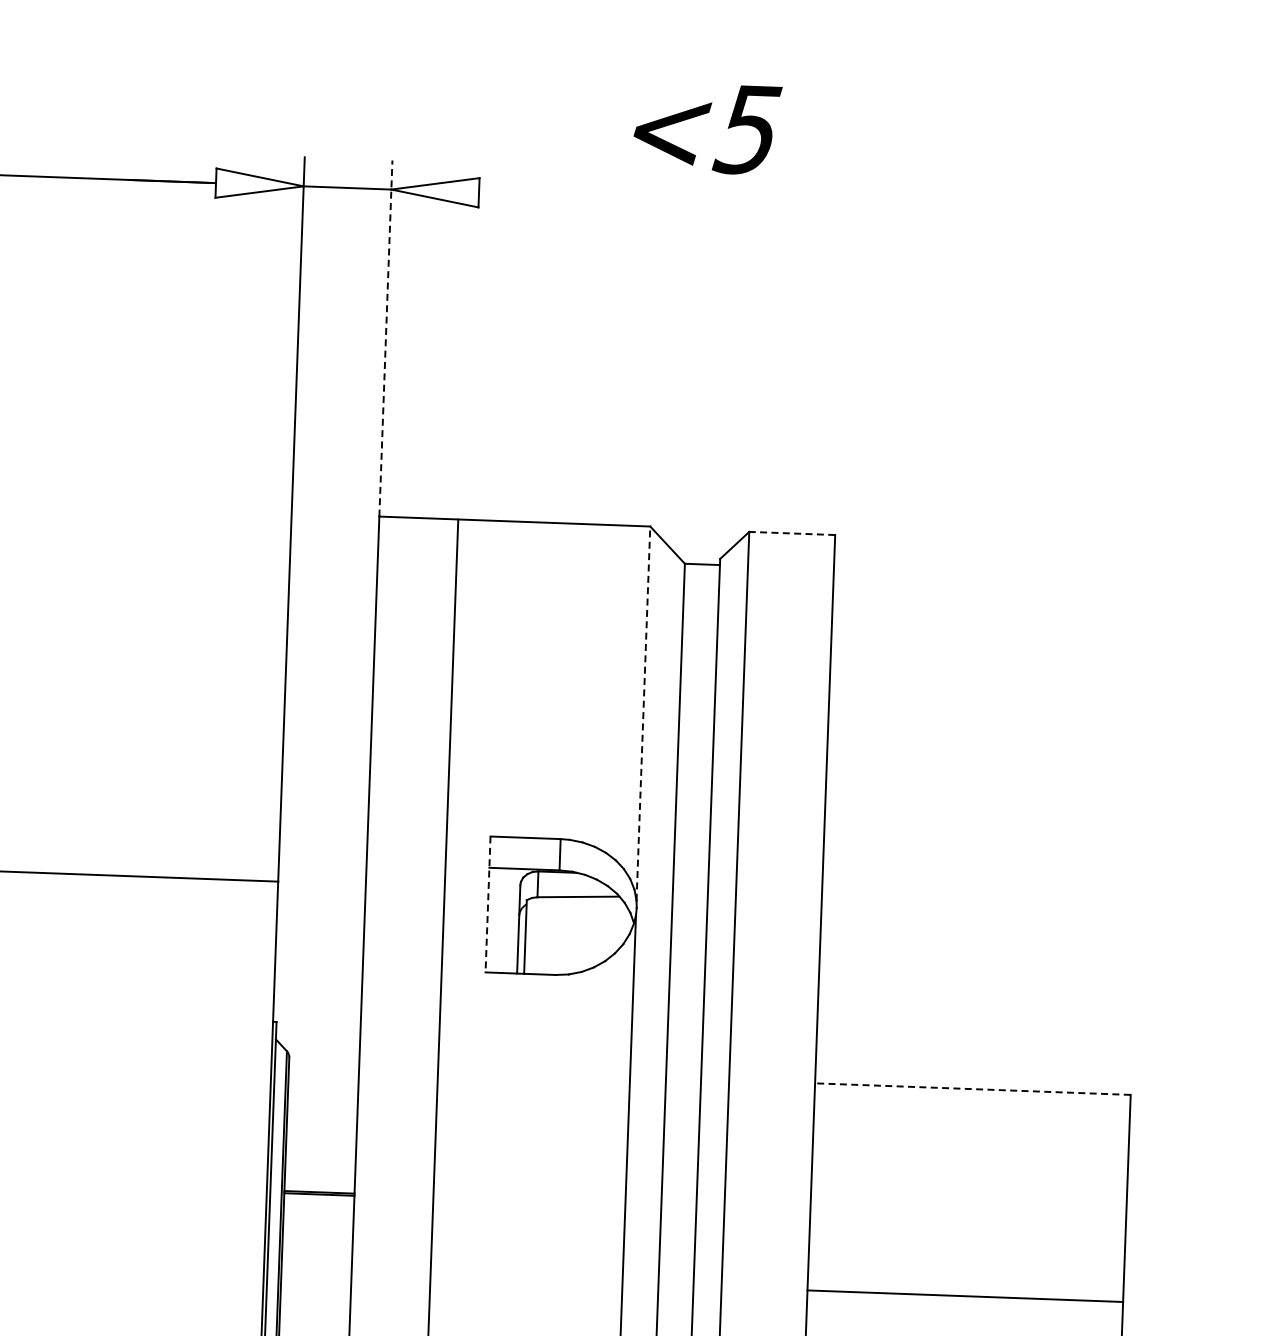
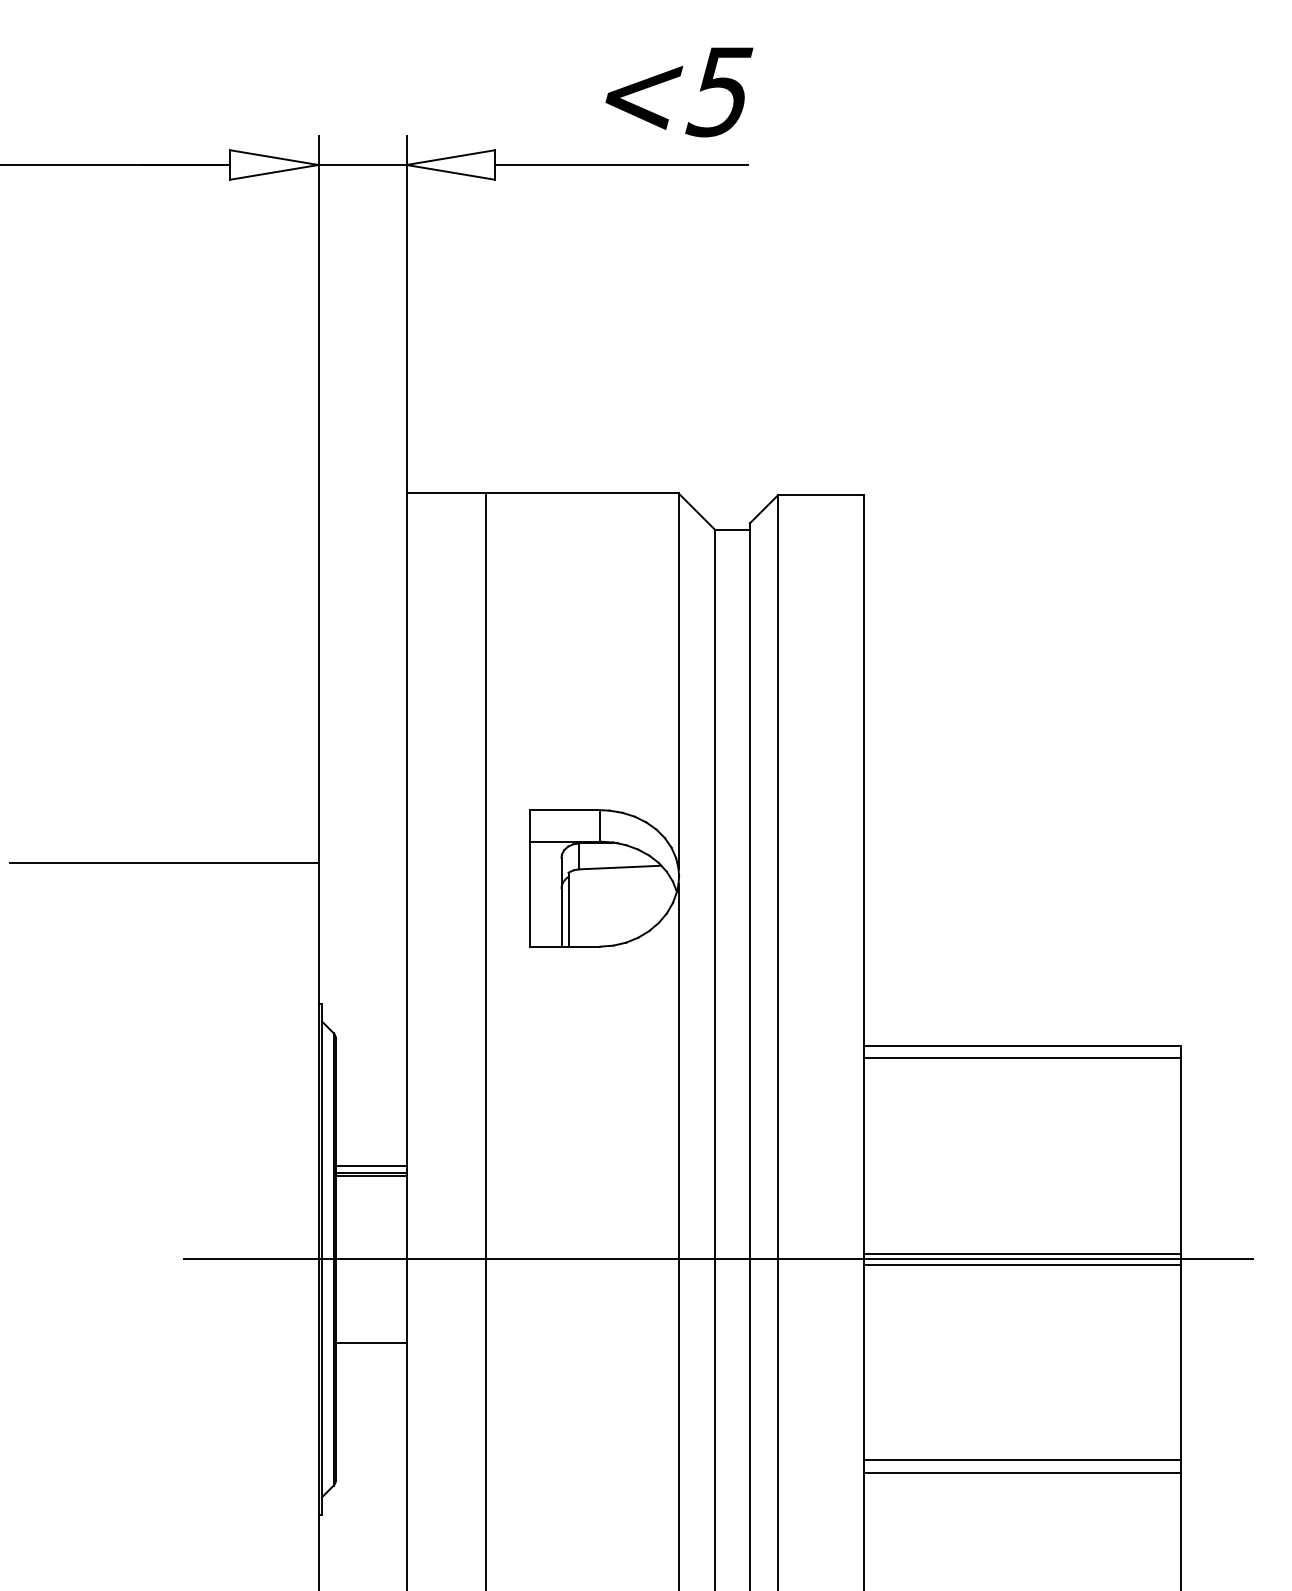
text: (707, 128) -> (679, 92), moved
line: (604, 197) -> (620, 165), added
line: (385, 338) -> (406, 314), dashed -> solid
line: (791, 533) -> (820, 495), dashed -> solid
line: (643, 713) -> (678, 681), dashed -> solid
line: (487, 904) -> (529, 878), dashed -> solid
line: (972, 1088) -> (1022, 1045), dashed -> solid
line: (972, 1101) -> (1022, 1058), added
line: (319, 1184) -> (371, 1165), added
line: (661, 1290) -> (718, 1259), added
line: (964, 1307) -> (1022, 1265), added

